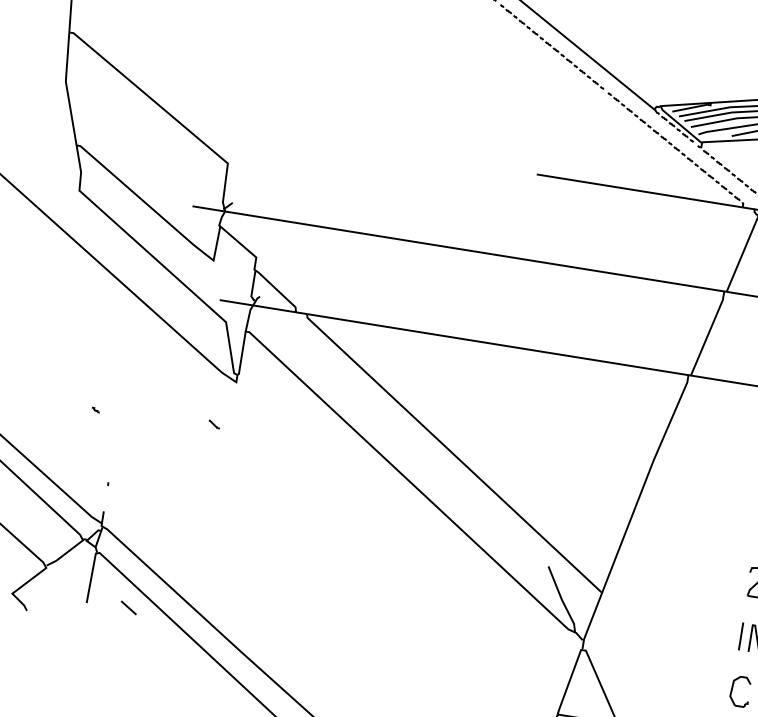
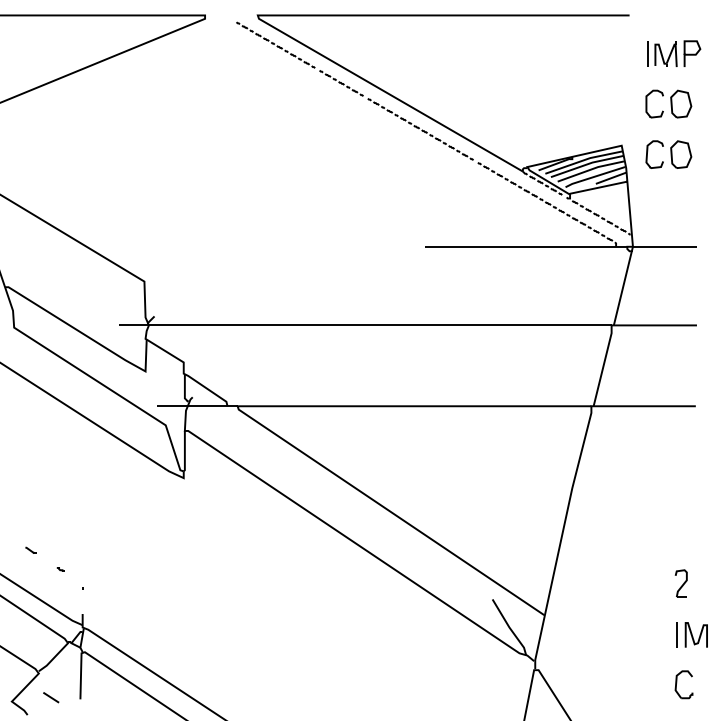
part: (95, 409) -> (60, 569), moved
part: (214, 423) -> (30, 549), moved
line: (129, 607) -> (51, 697), moved

